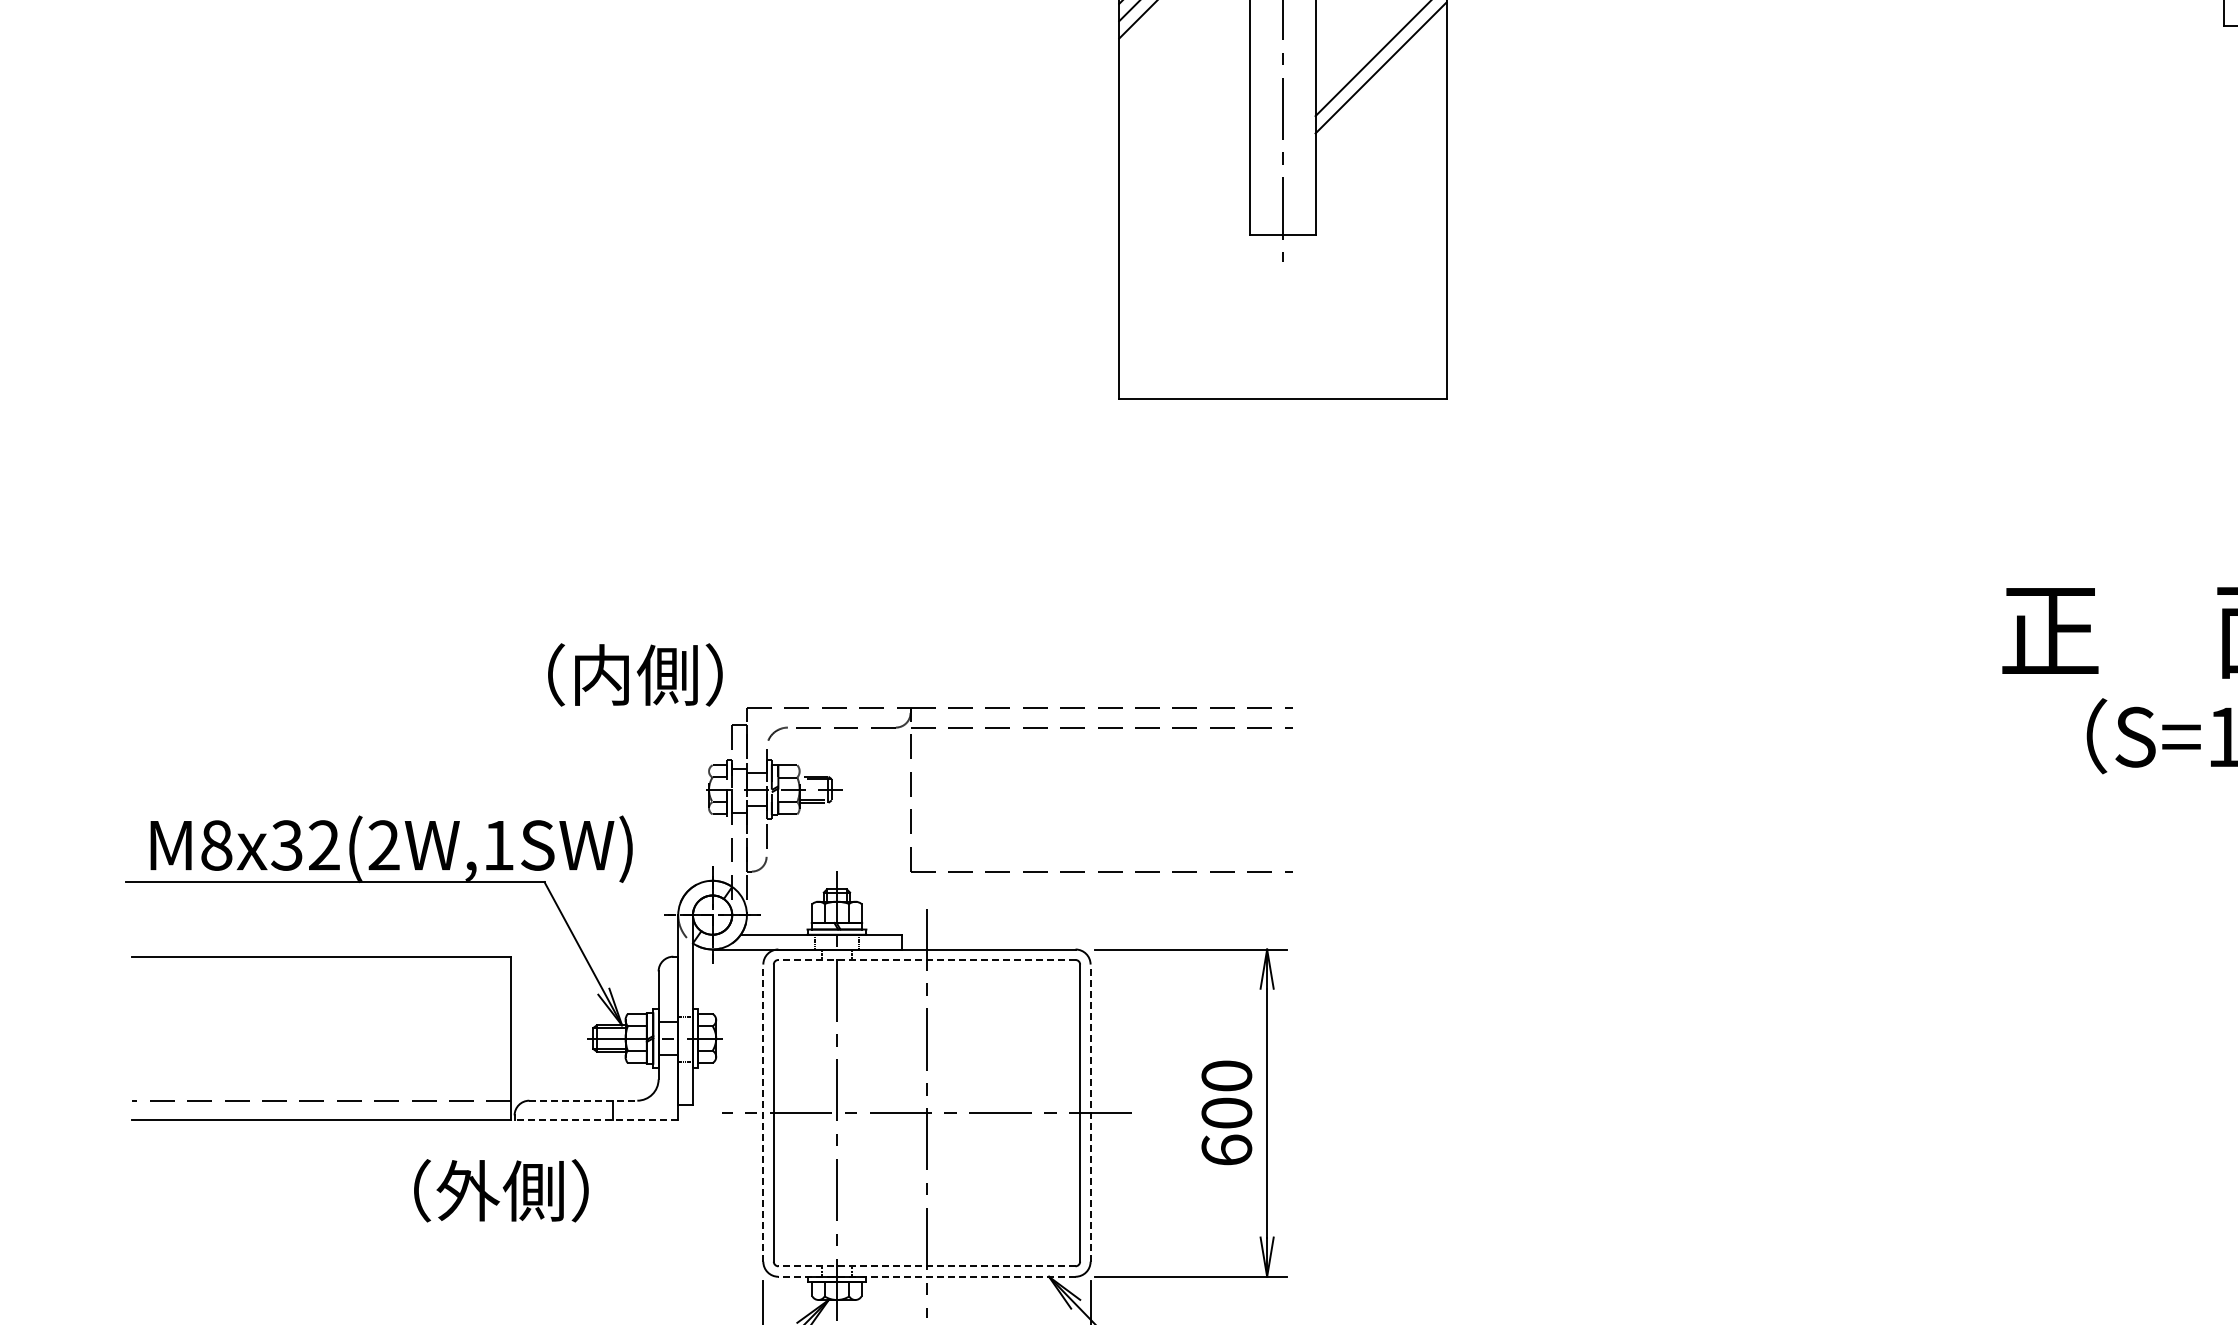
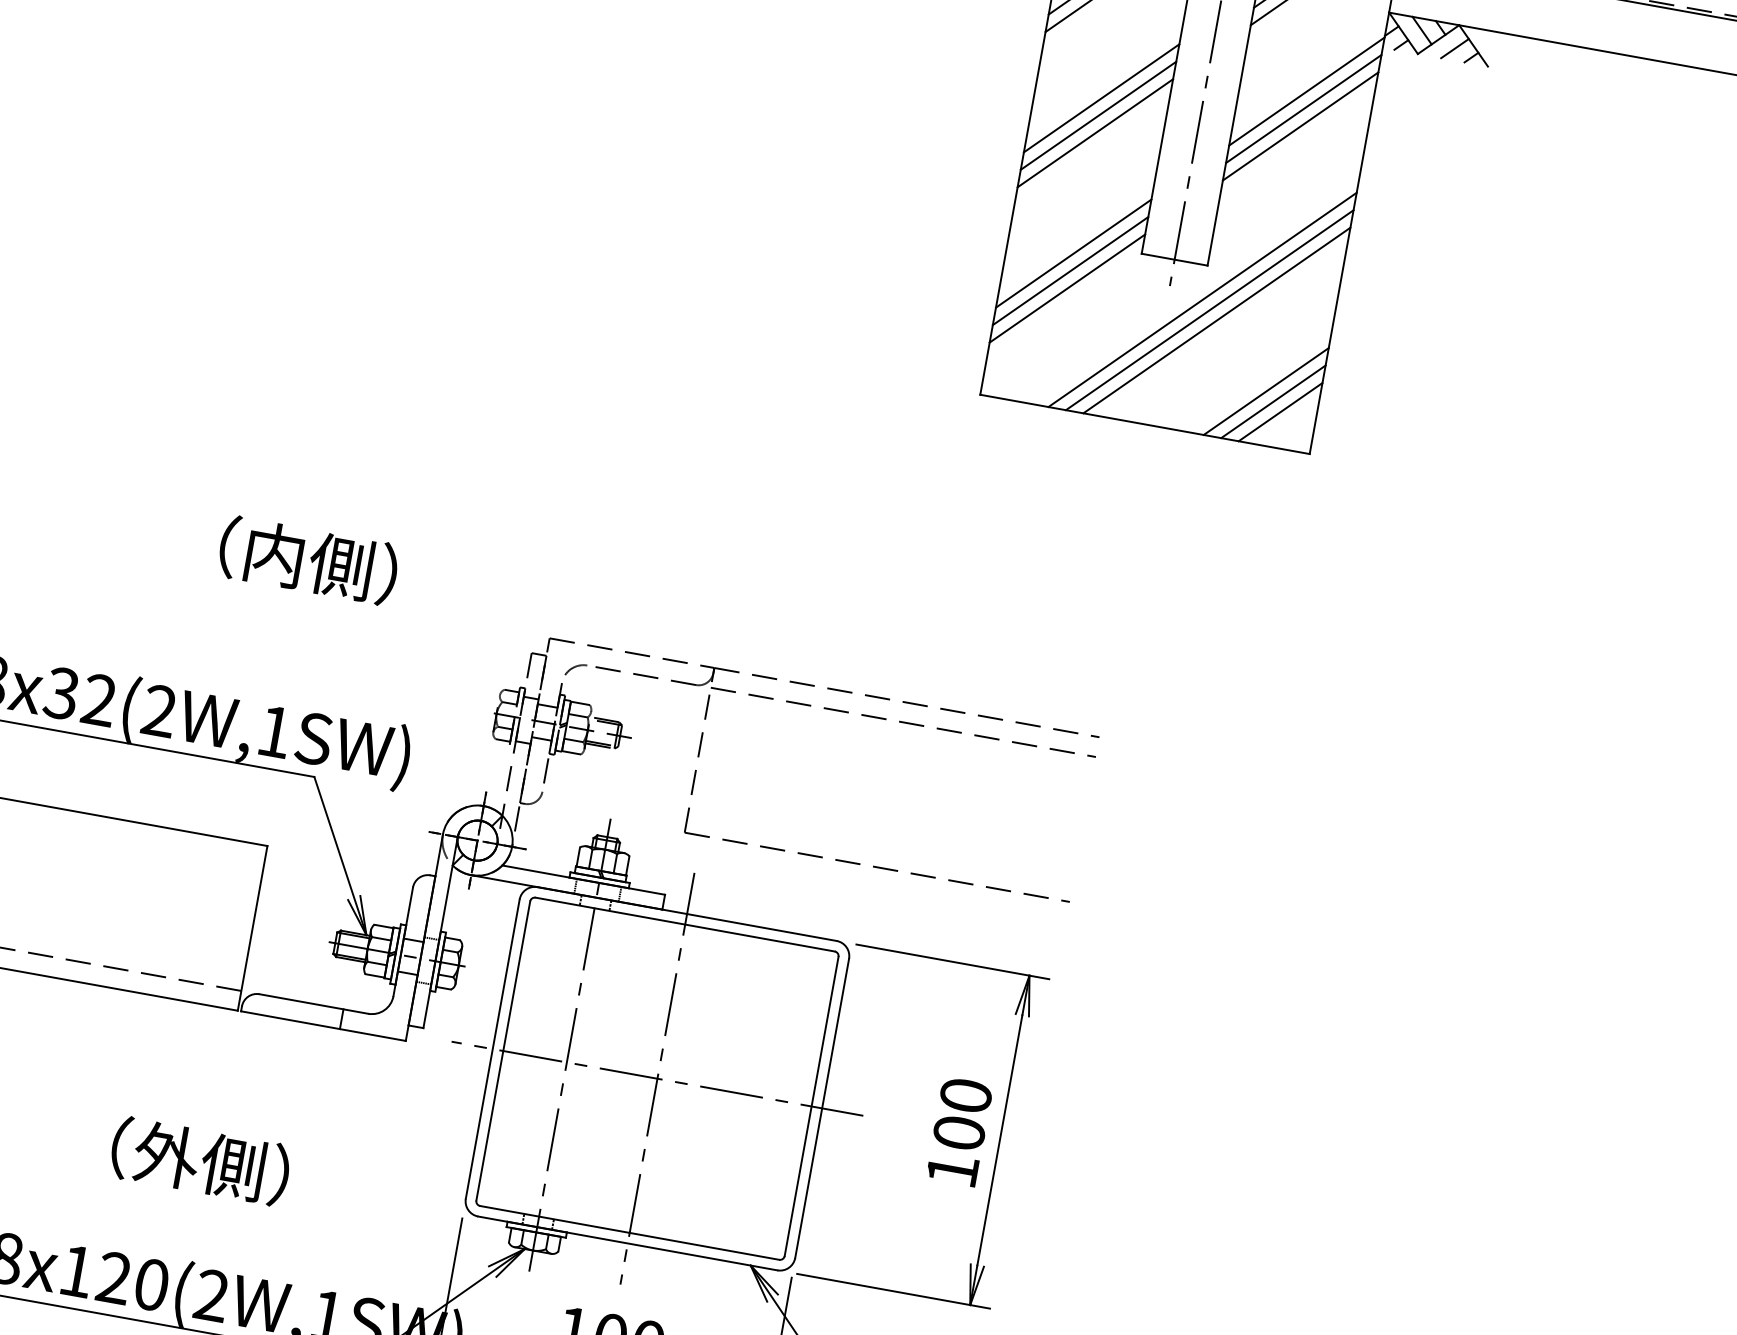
line: (1380, 84) -> (1300, 125), added
line: (1184, 92) -> (1101, 98), added
line: (1184, 109) -> (1098, 115), added
line: (1184, 126) -> (1095, 132), added
line: (1184, 246) -> (1073, 253), added
line: (1184, 263) -> (1070, 270), added
line: (1316, 269) -> (1202, 300), added
line: (1325, 277) -> (1209, 309), added
line: (1184, 281) -> (1067, 288), added
line: (1333, 286) -> (1216, 320), added
line: (1393, 346) -> (1265, 391), added
line: (1402, 355) -> (1273, 402), added
line: (1410, 363) -> (1279, 411), added
text: (635, 674) -> (308, 560), moved
line: (926, 959) -> (684, 924), dashed -> solid
line: (583, 1100) -> (314, 1003), dashed -> solid
line: (763, 1113) -> (492, 1049), dashed -> solid
line: (1090, 1113) -> (821, 1108), dashed -> solid
line: (596, 1120) -> (323, 1026), dashed -> solid
text: (1226, 1149) -> (952, 1169), 600 -> 100
text: (501, 1190) -> (200, 1161), moved
line: (926, 1266) -> (629, 1233), dashed -> solid
line: (926, 1276) -> (627, 1243), dashed -> solid

